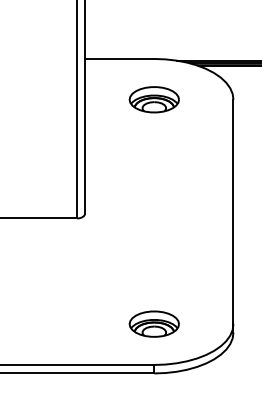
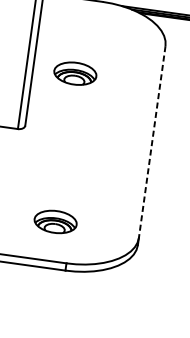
part: (153, 99) -> (74, 73), moved
line: (233, 212) -> (152, 142), solid -> dashed
part: (153, 323) -> (55, 221), moved

